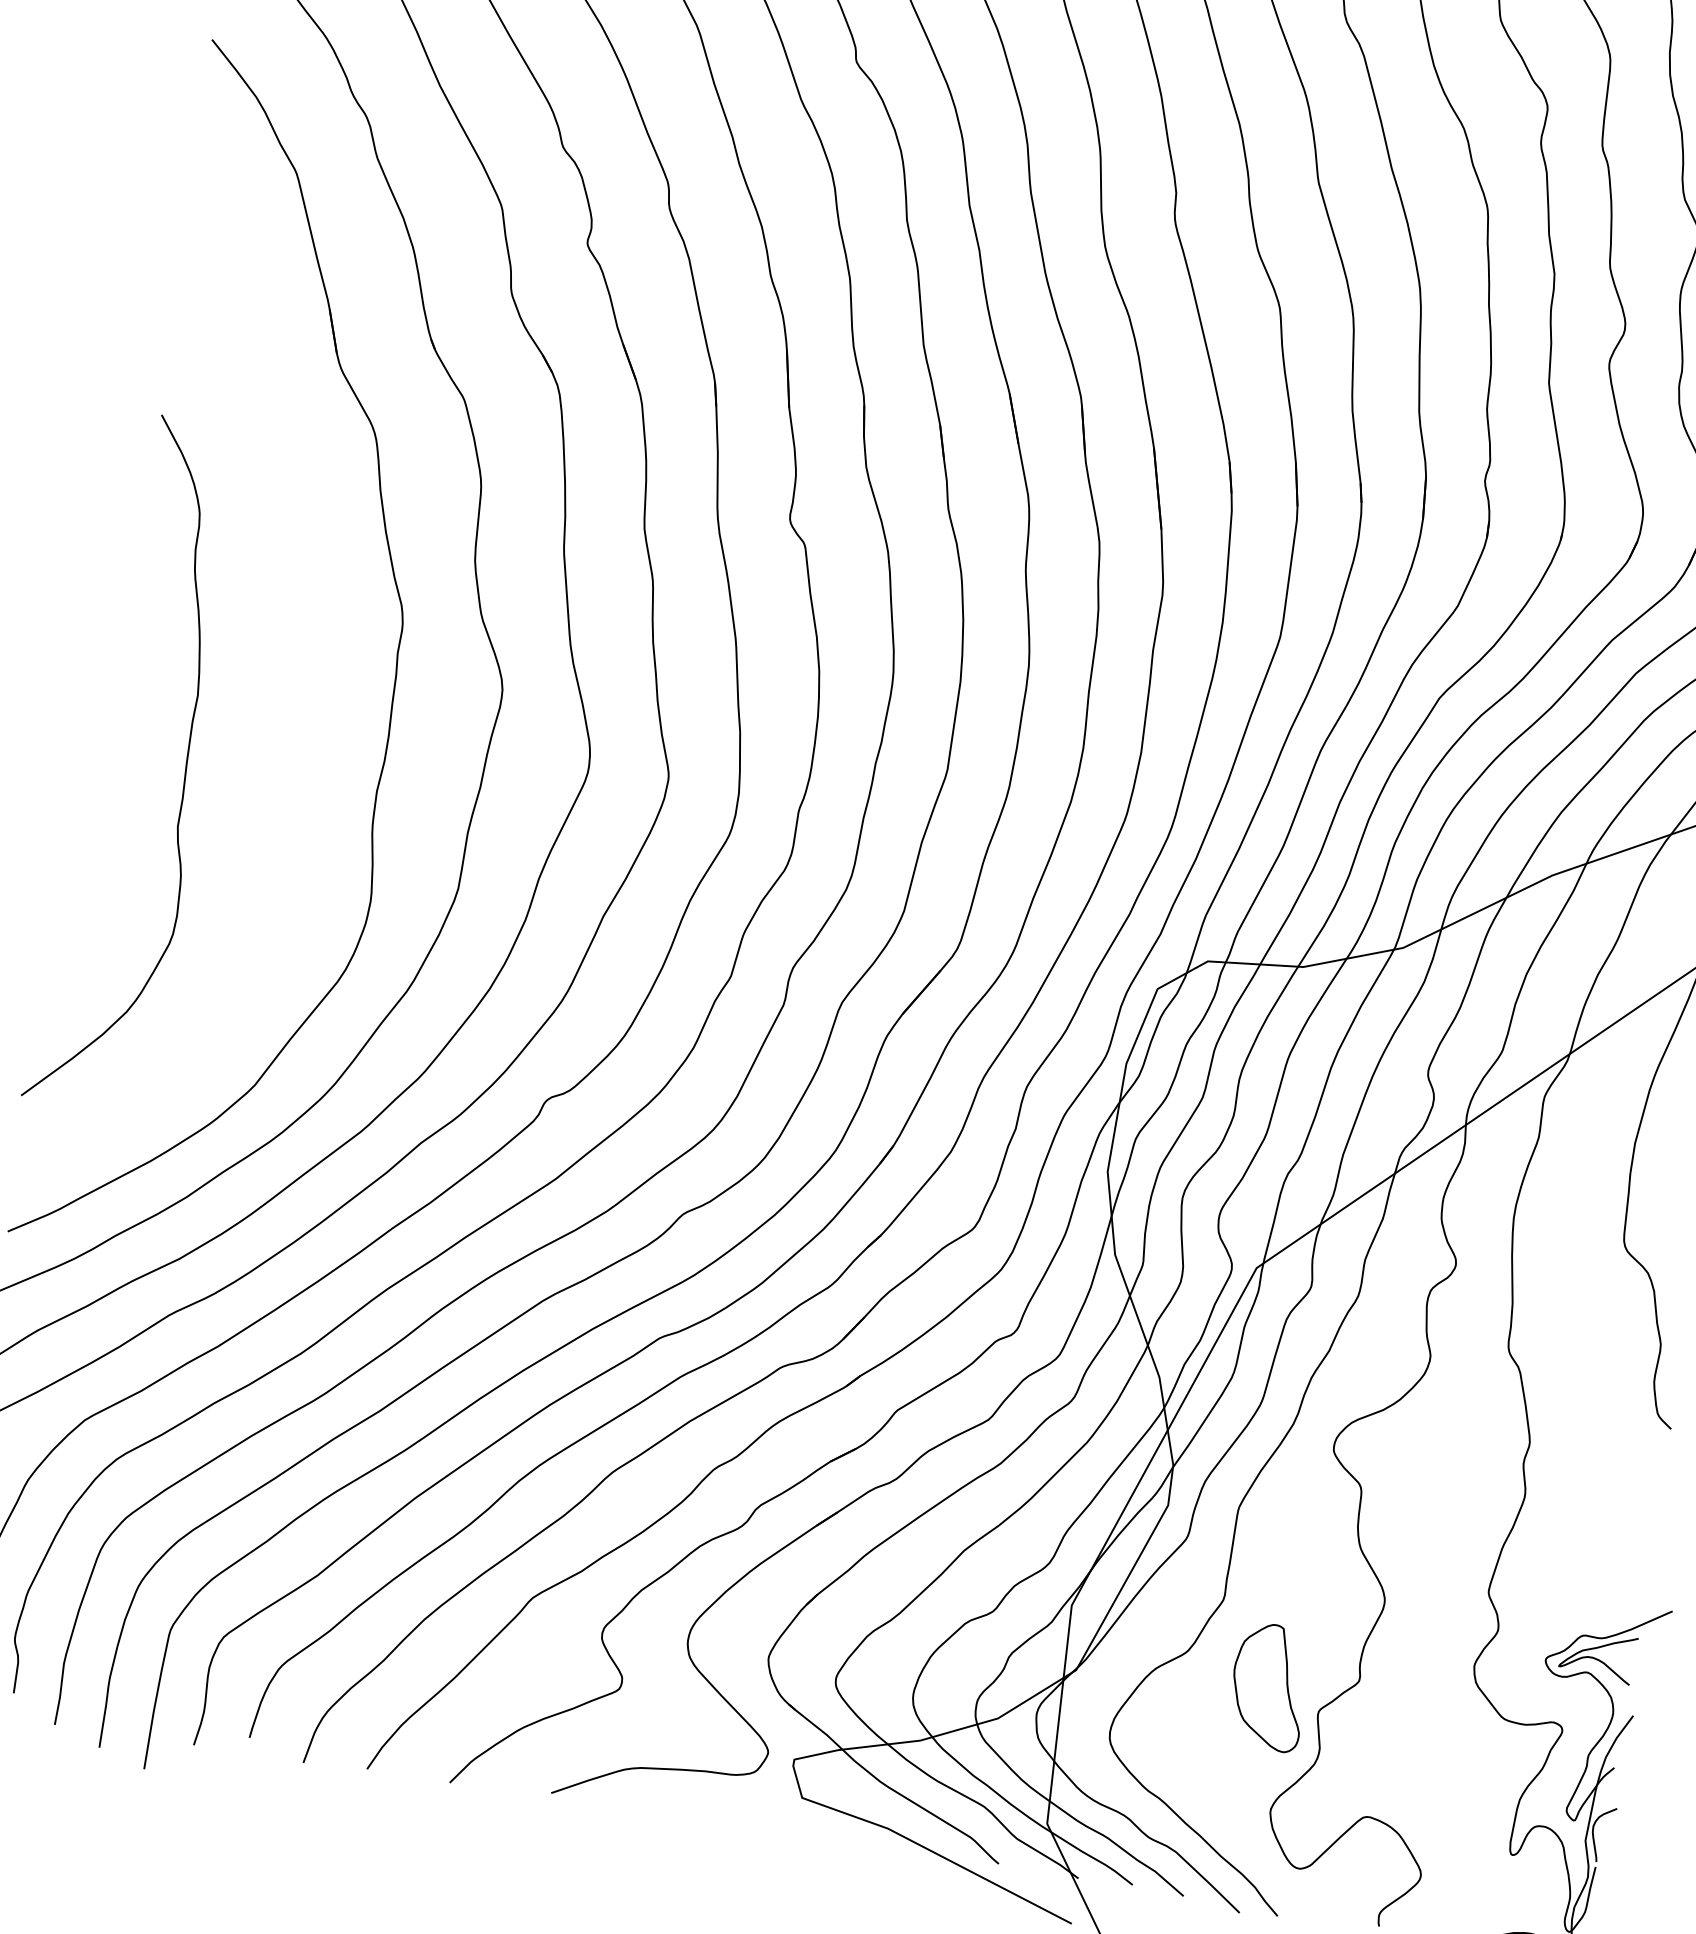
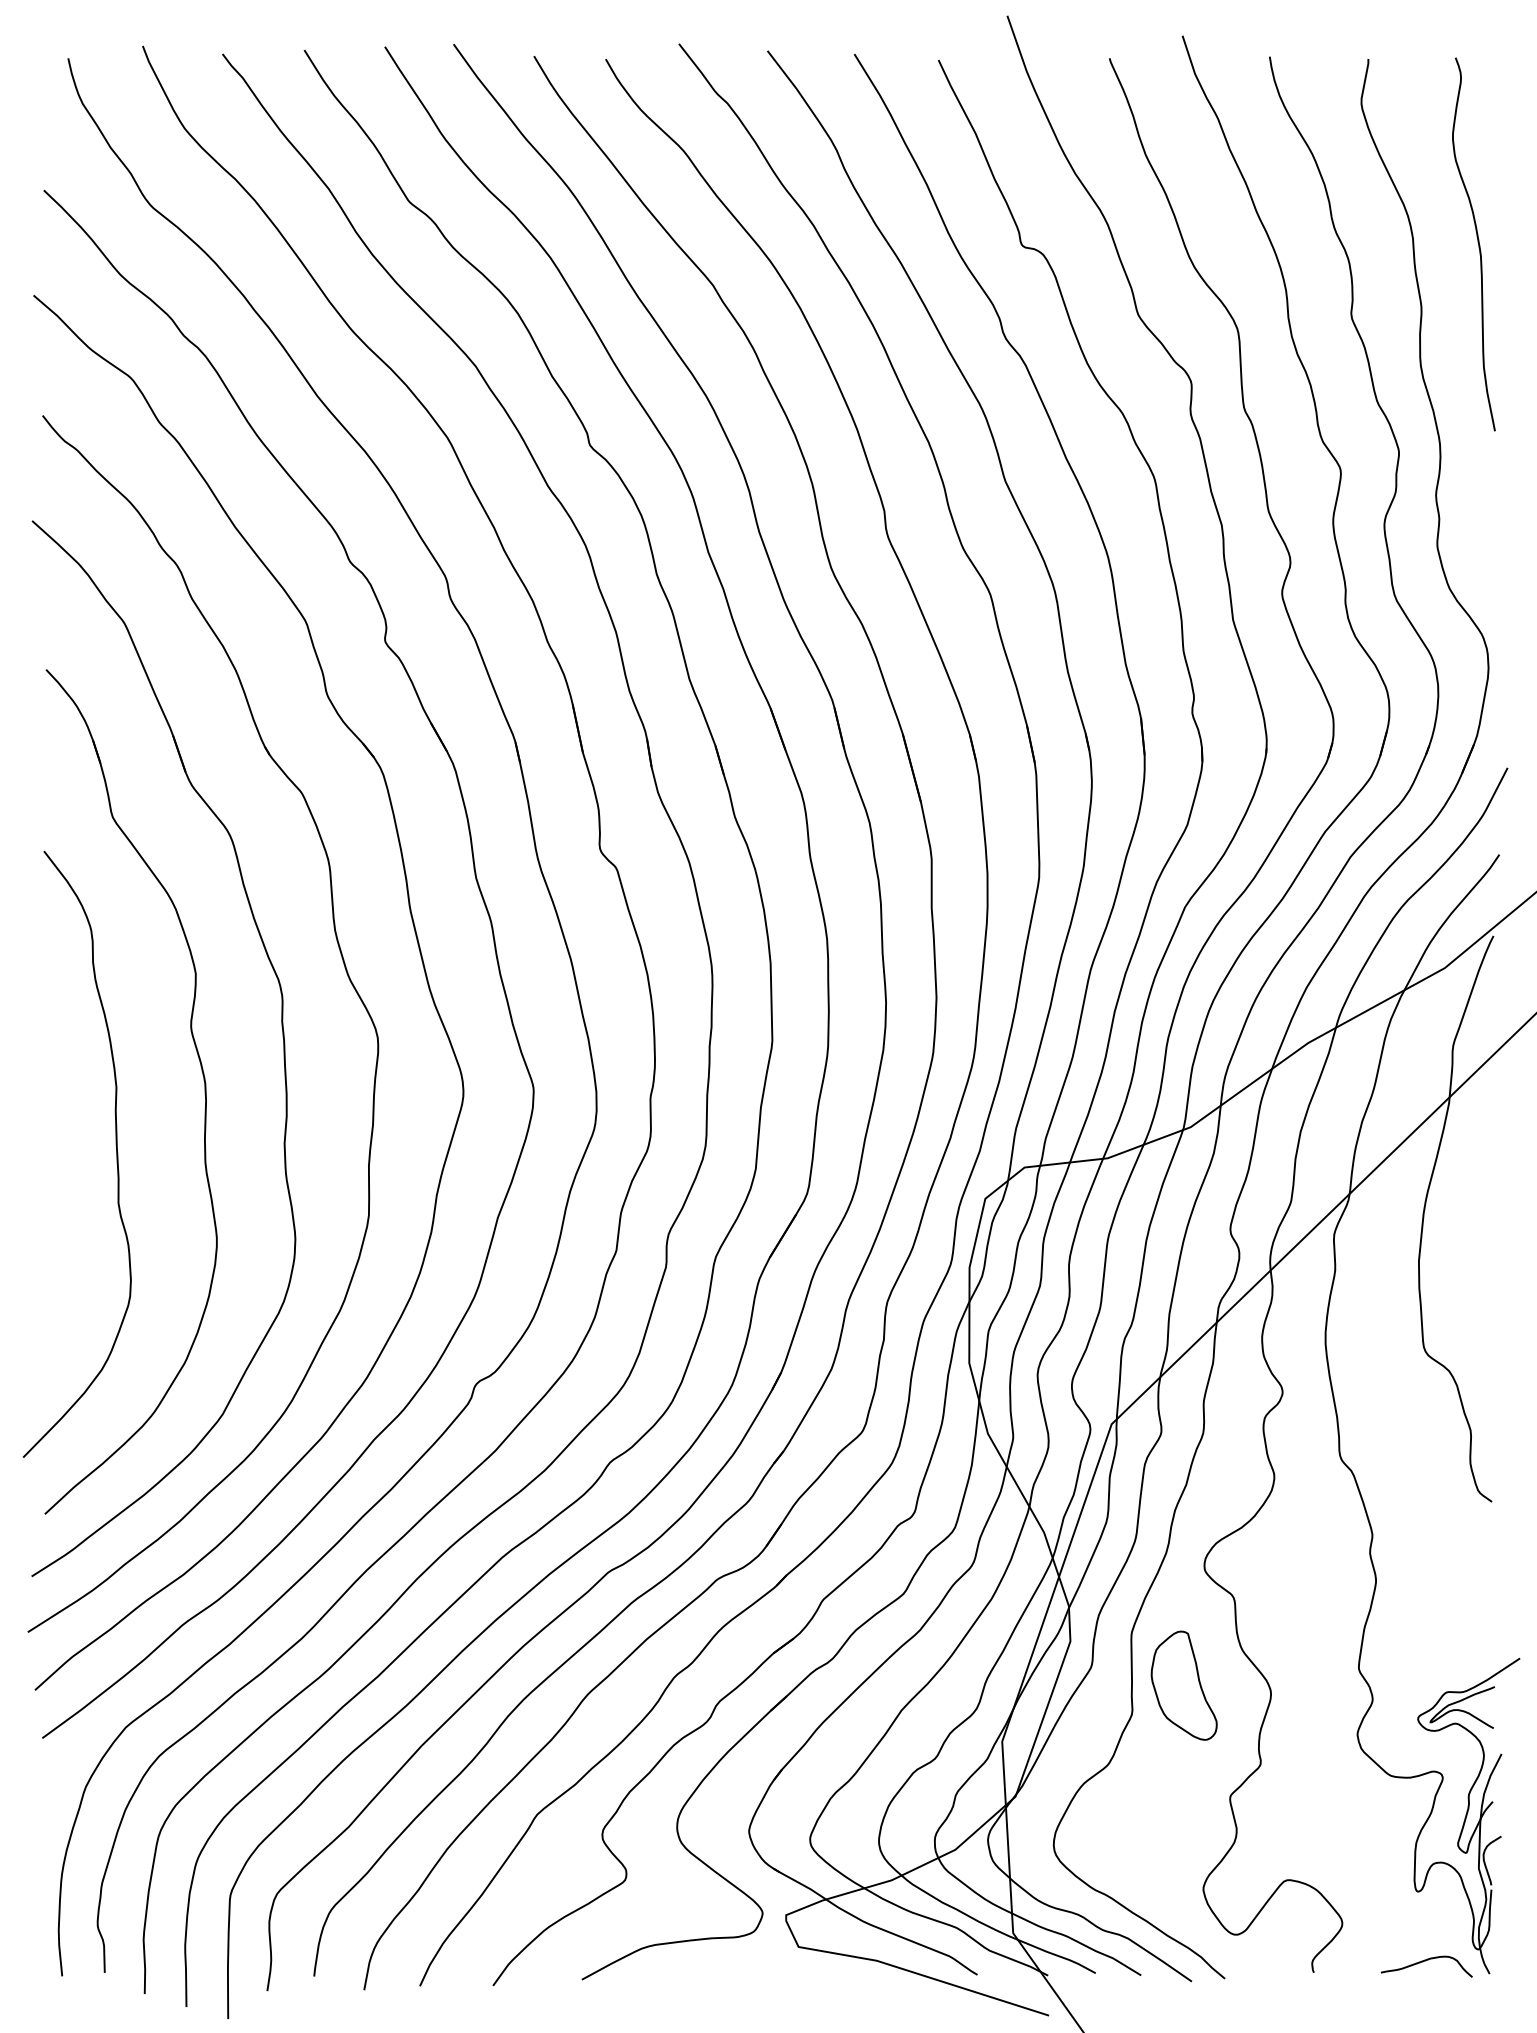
part: (297, 698) -> (202, 1075), added
part: (1268, 1686) -> (1183, 1685), moved

